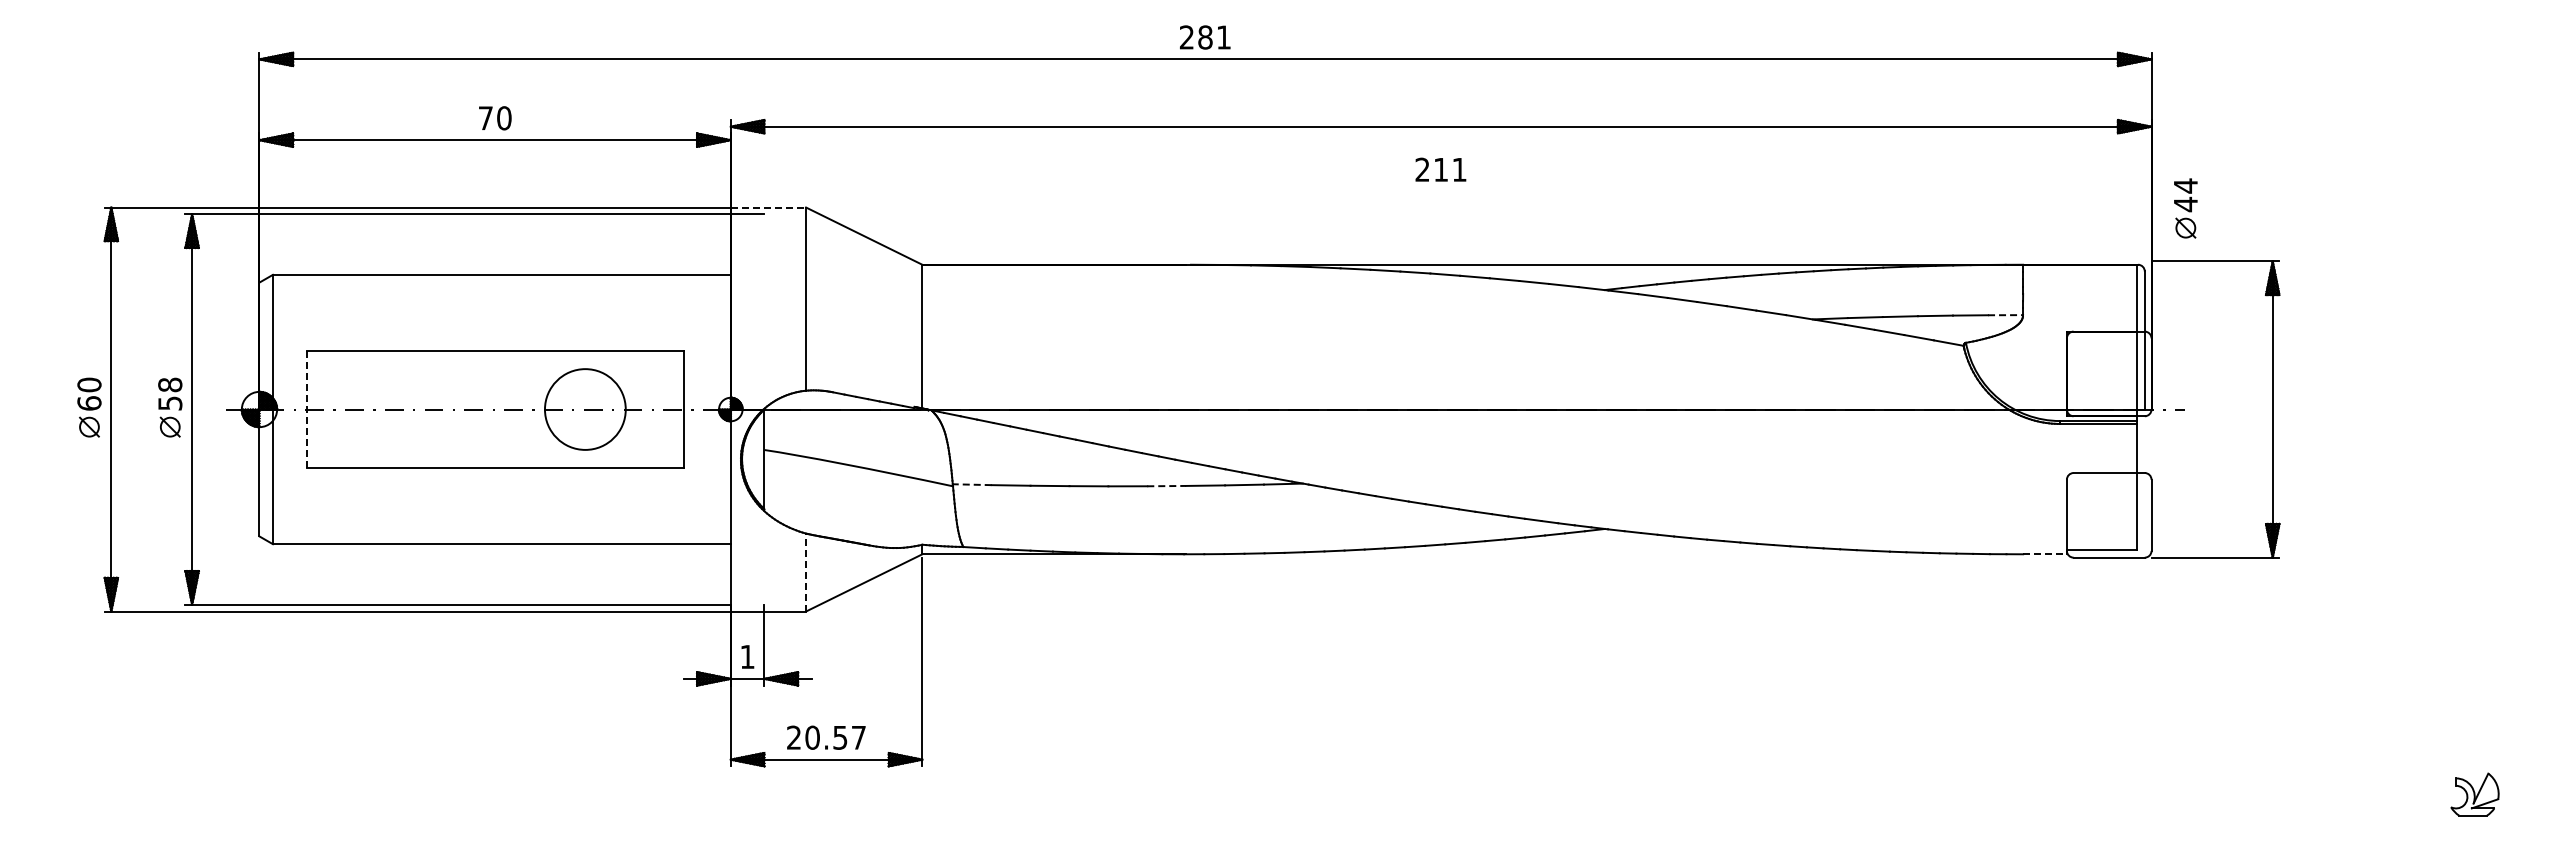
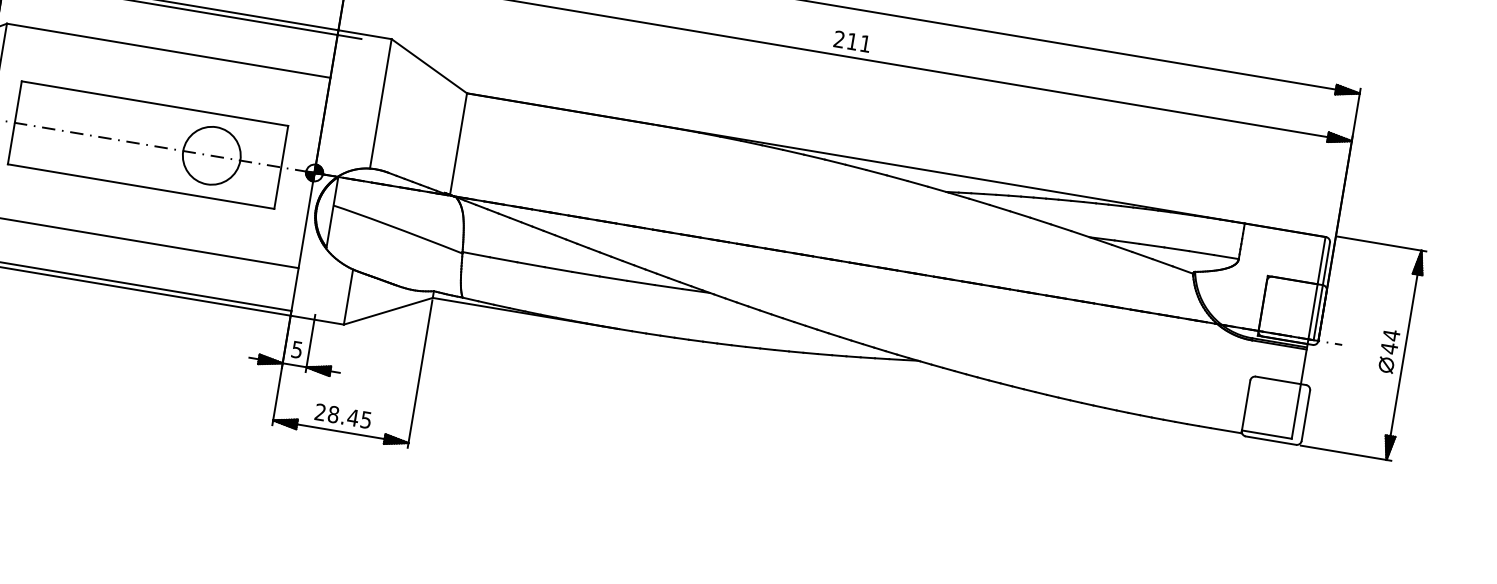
text: (1440, 169) -> (852, 41), moved
line: (768, 207) -> (365, 34), dashed -> solid
part: (2185, 208) -> (1388, 351), moved
line: (2005, 315) -> (1226, 257), dashed -> solid
line: (306, 409) -> (14, 122), dashed -> solid
line: (971, 484) -> (475, 254), dashed -> solid
line: (1167, 486) -> (614, 279), dashed -> solid
line: (2045, 554) -> (1226, 430), dashed -> solid
line: (806, 572) -> (348, 297), dashed -> solid
text: (747, 657) -> (297, 350), 1 -> 5
text: (835, 737) -> (349, 417), 20.57 -> 28.45

